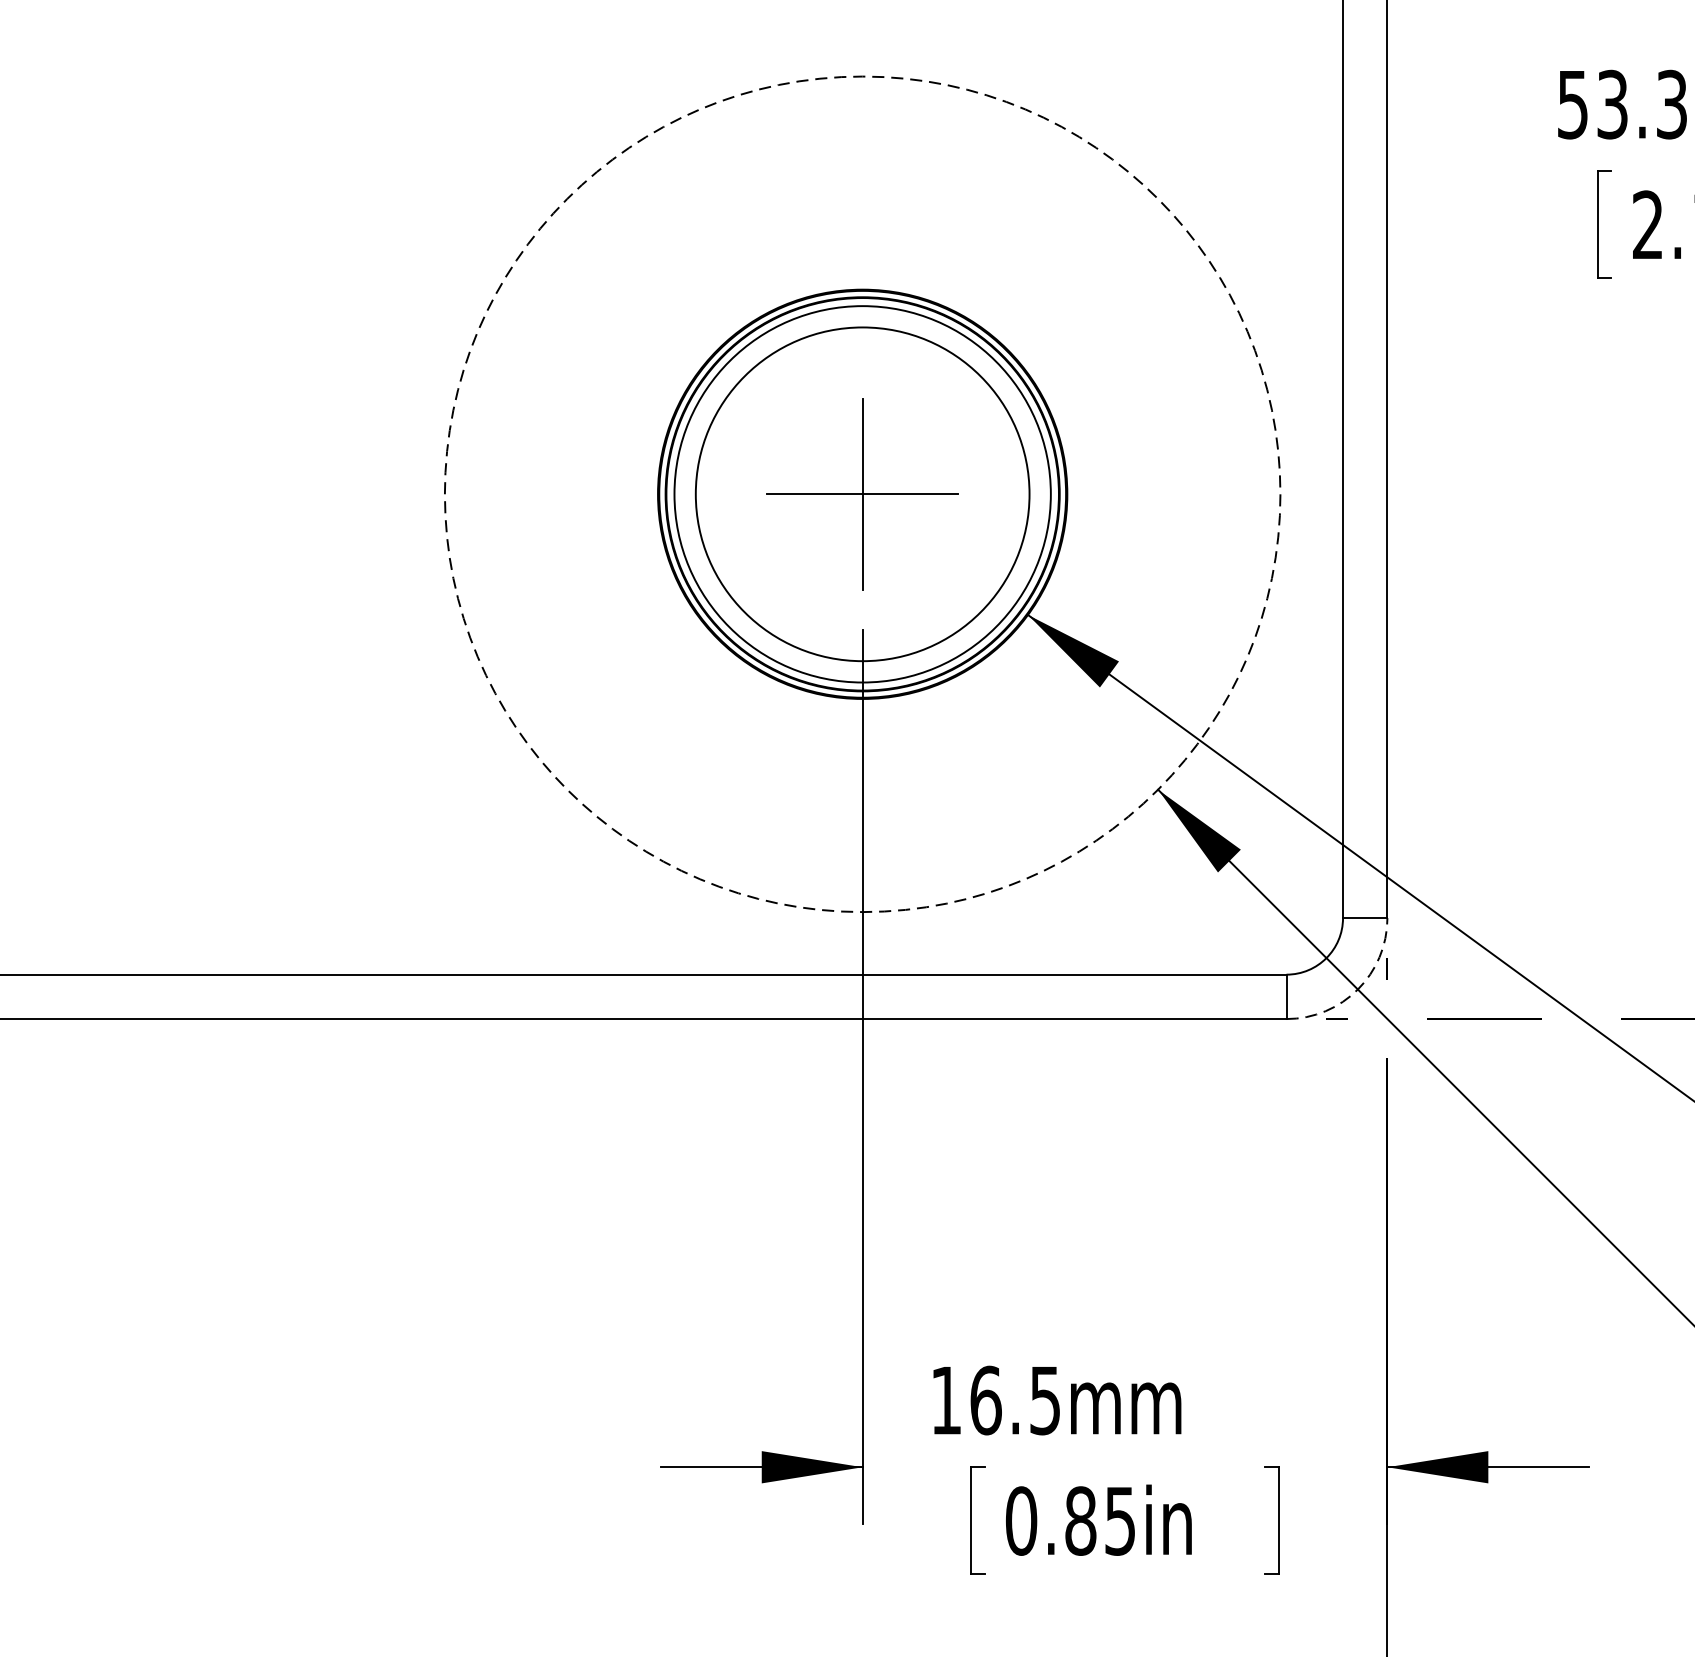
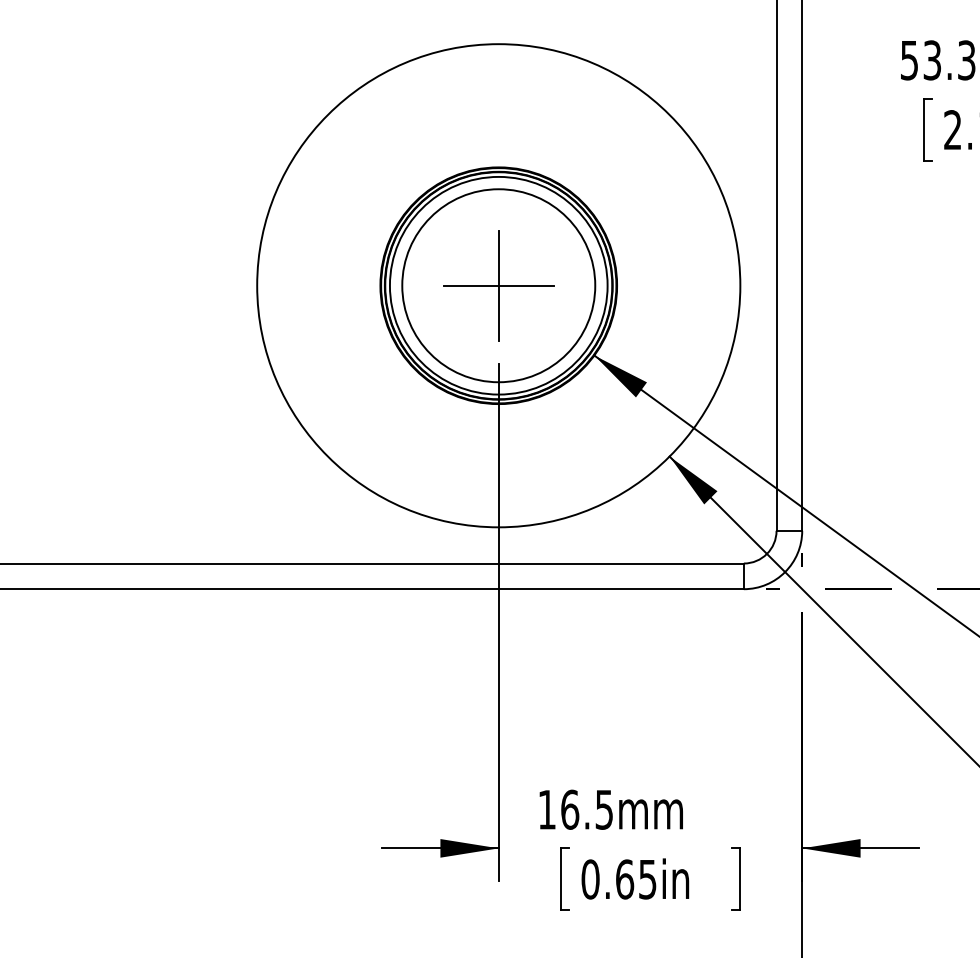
circle: (862, 493) -> (498, 285), dashed -> solid
arc: (1358, 990) -> (785, 572), dashed -> solid
text: (1081, 1521) -> (625, 879), 0.85in -> 0.65in

